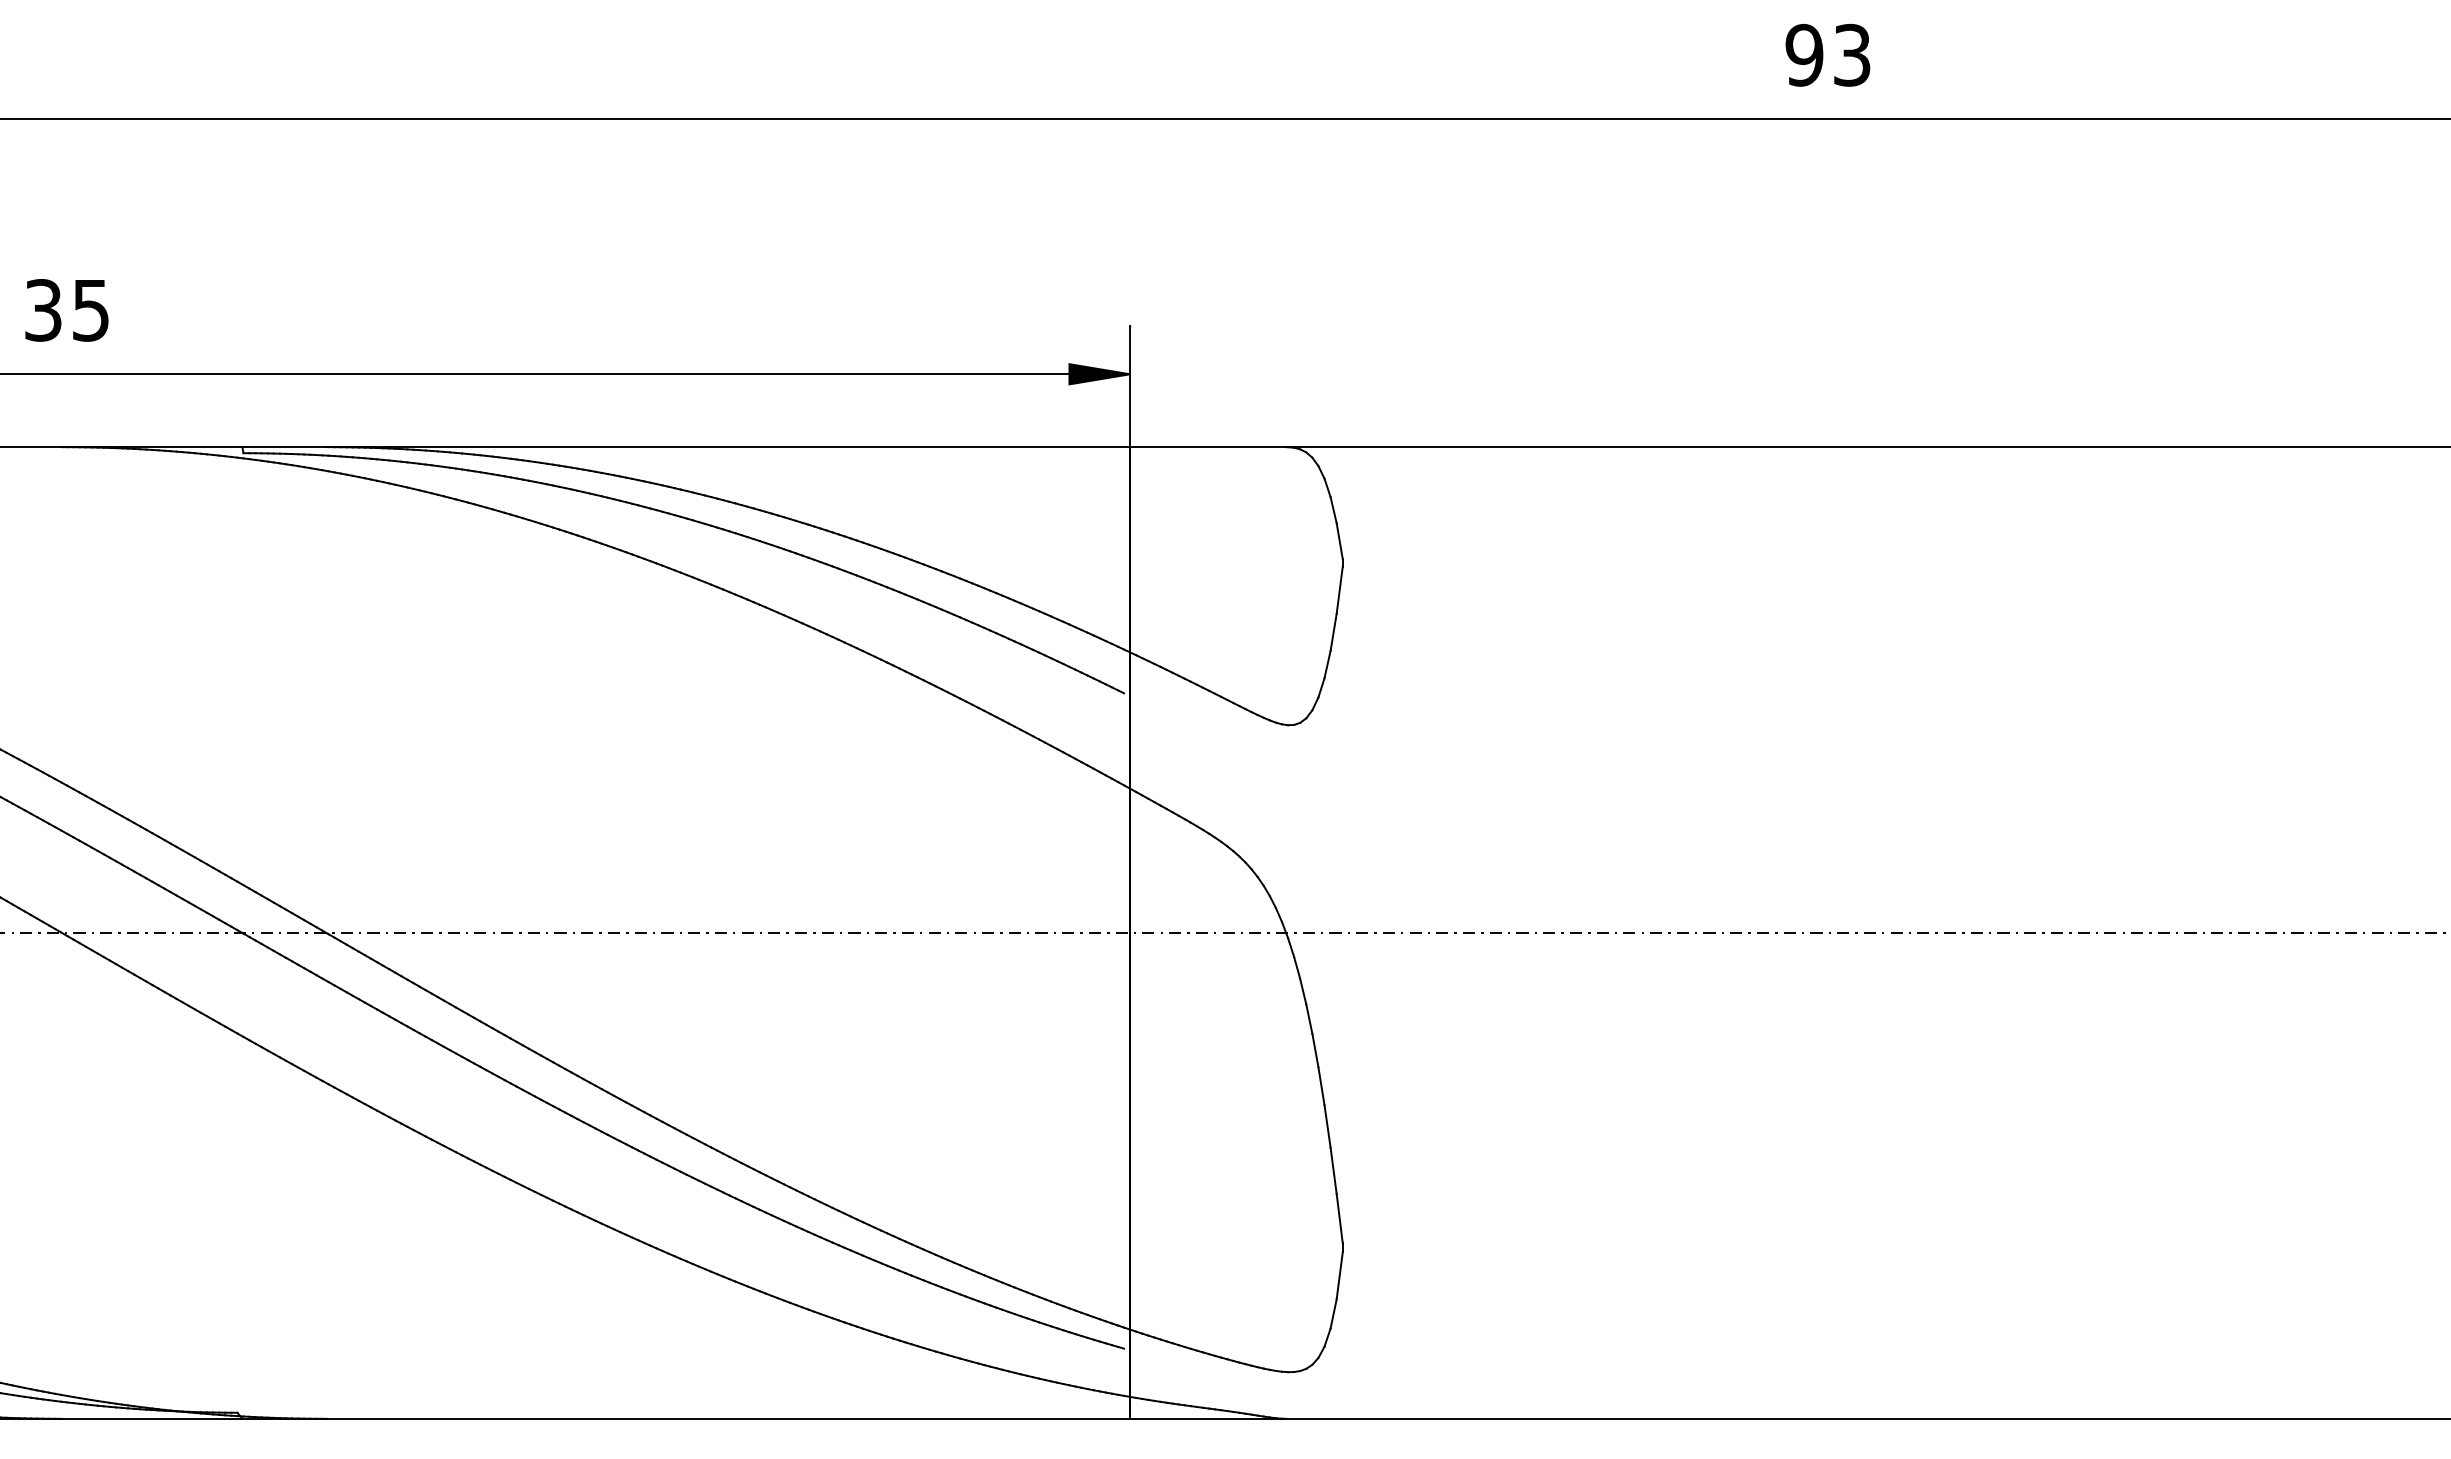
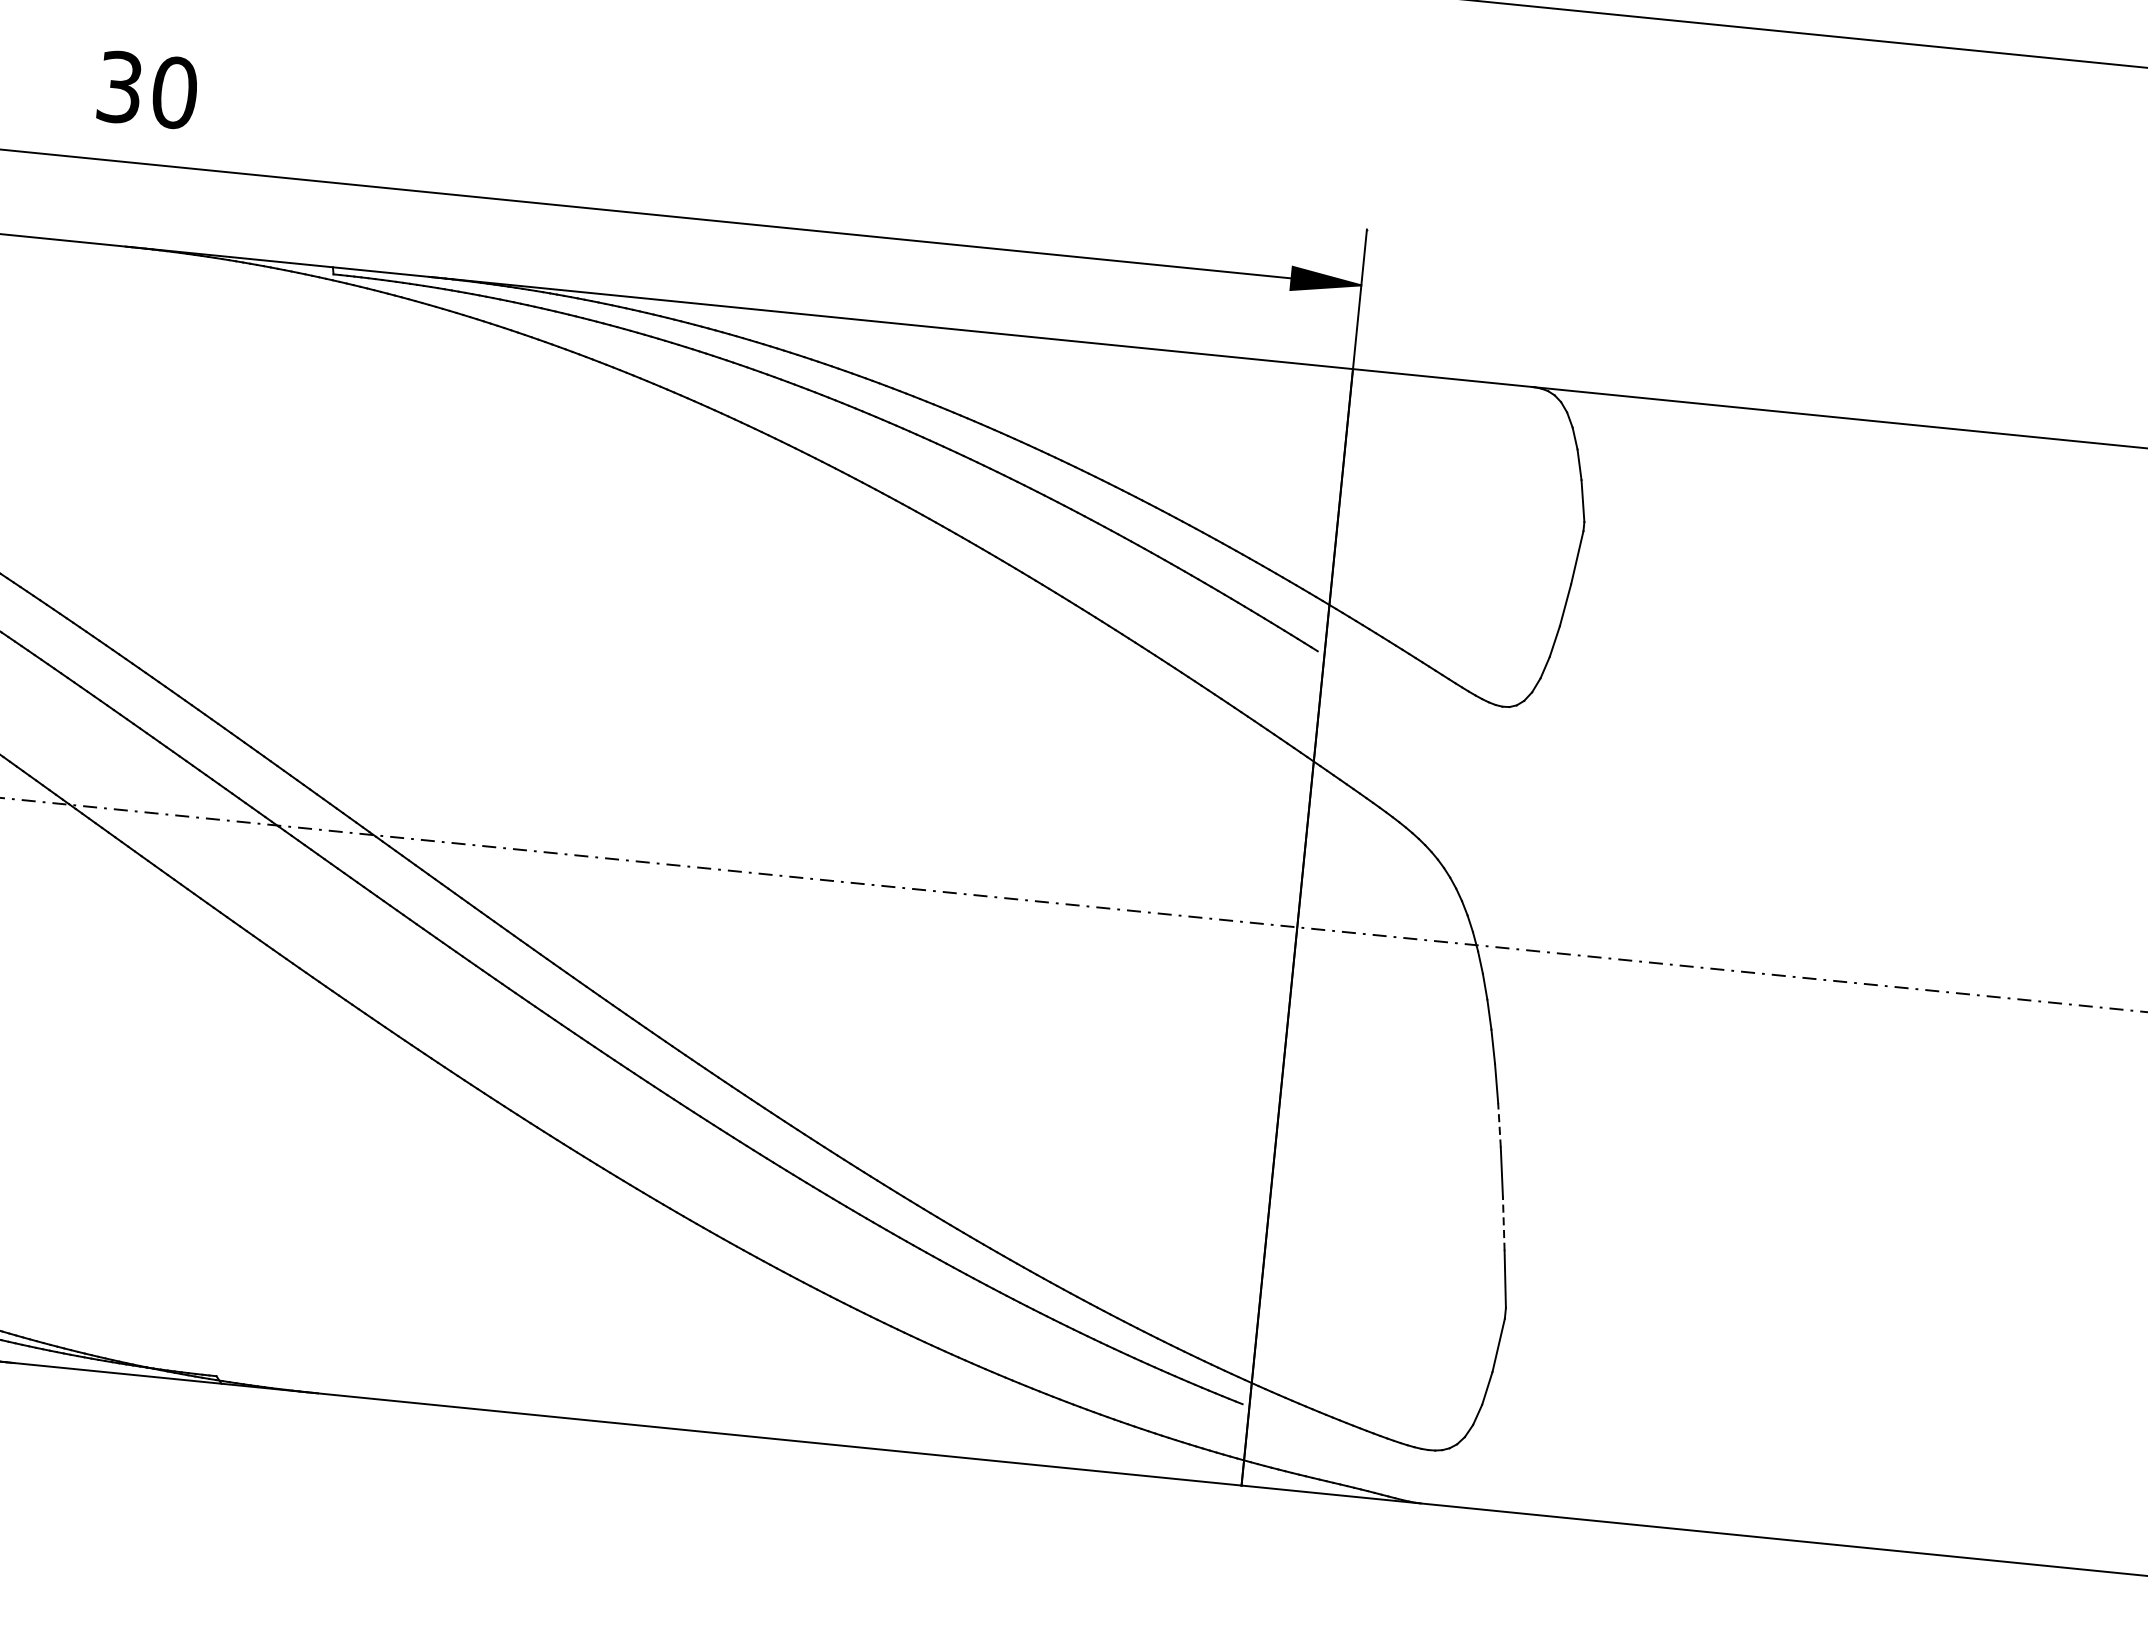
text: (91, 310) -> (175, 92), 35 -> 30
line: (1321, 1085) -> (1499, 1124), solid -> dashed
line: (1333, 1170) -> (1503, 1223), solid -> dashed

